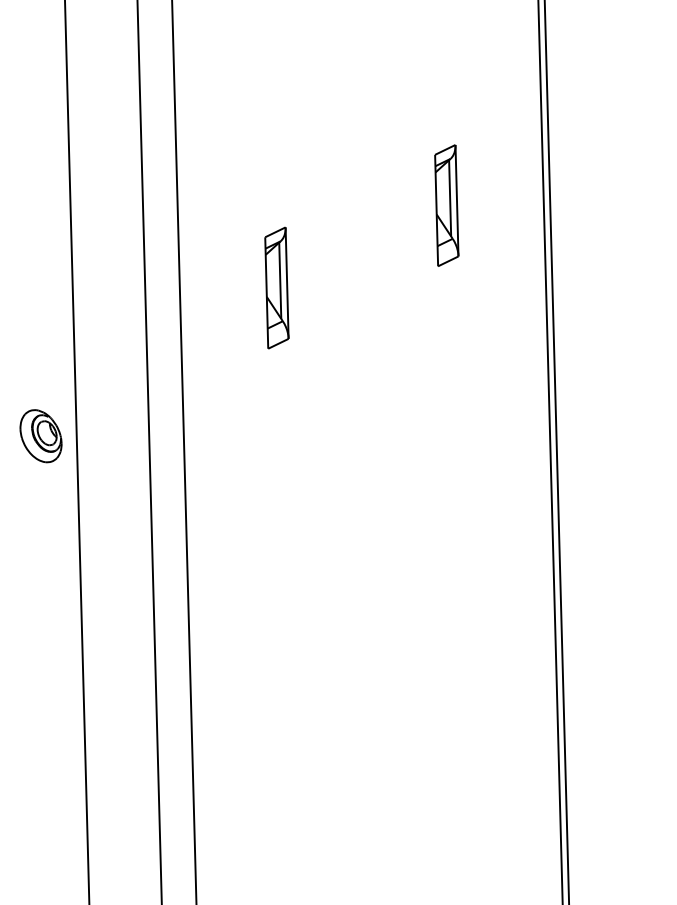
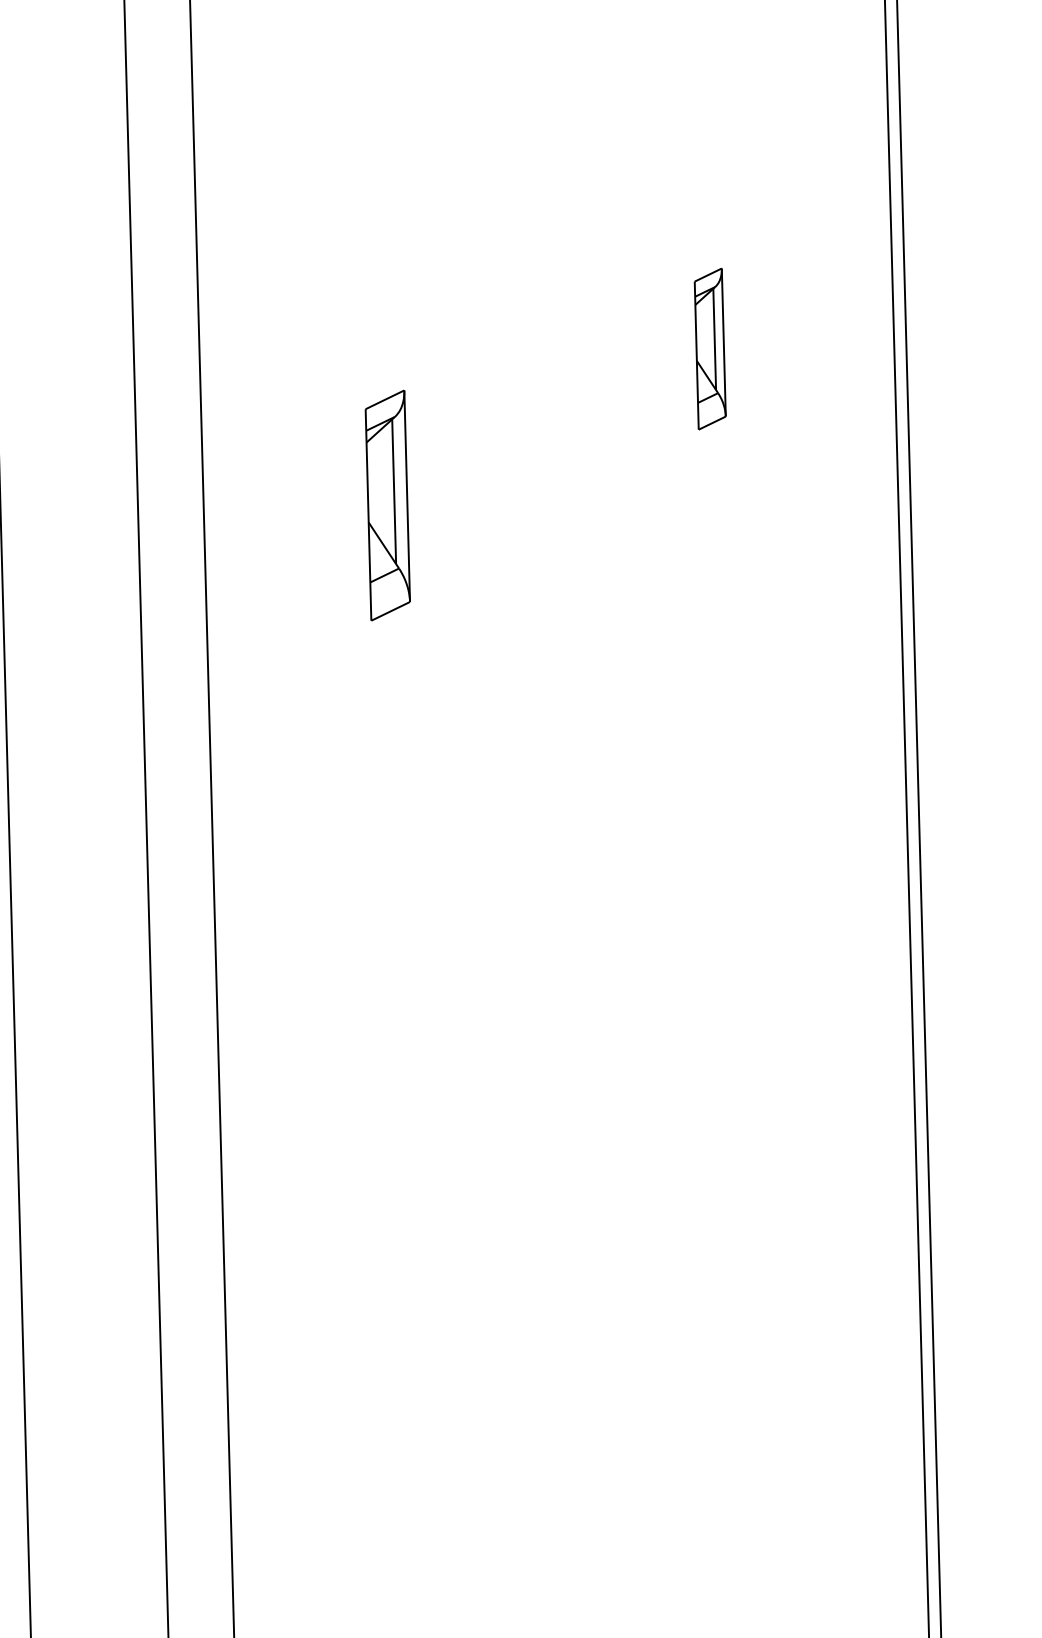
part: (446, 205) -> (709, 348), size x0.7

